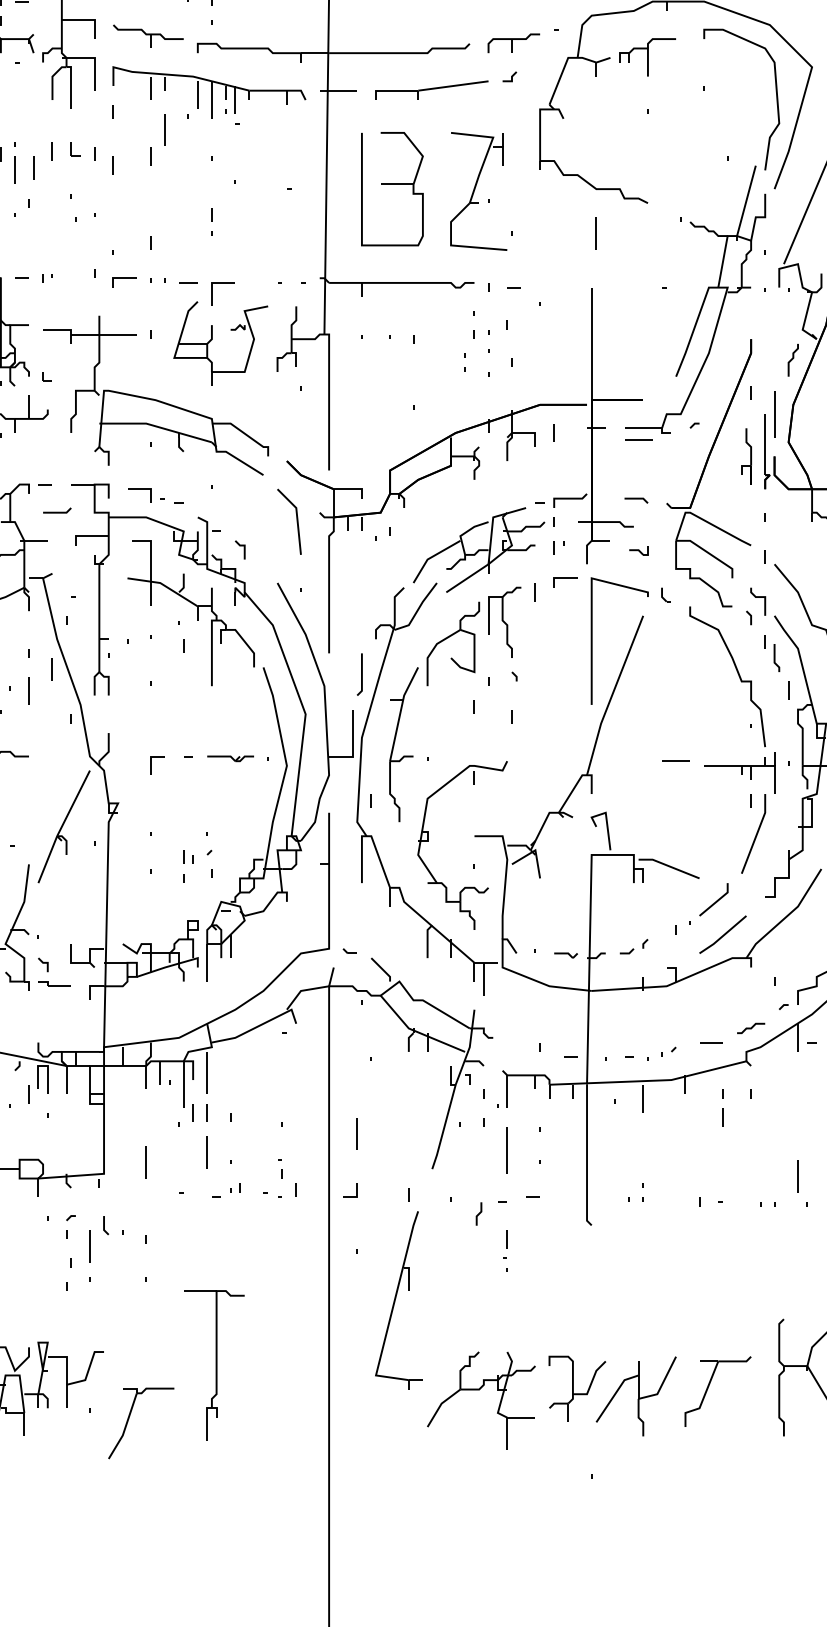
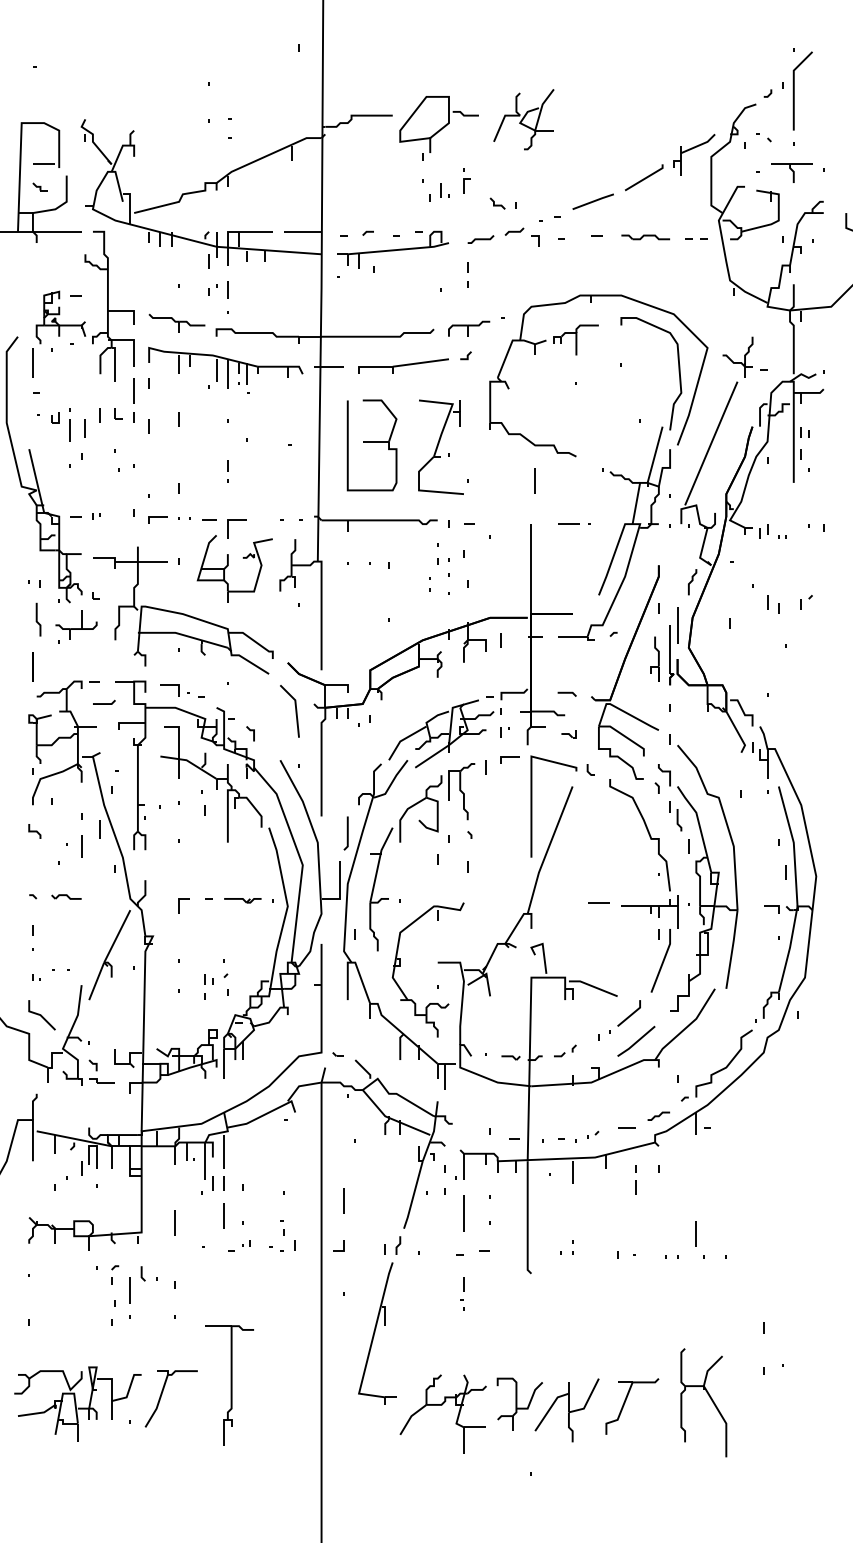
line: (163, 129) -> (133, 390), moved
line: (638, 439) -> (568, 523), moved
line: (479, 1213) -> (398, 1245), moved
part: (130, 1417) -> (162, 1394), moved

